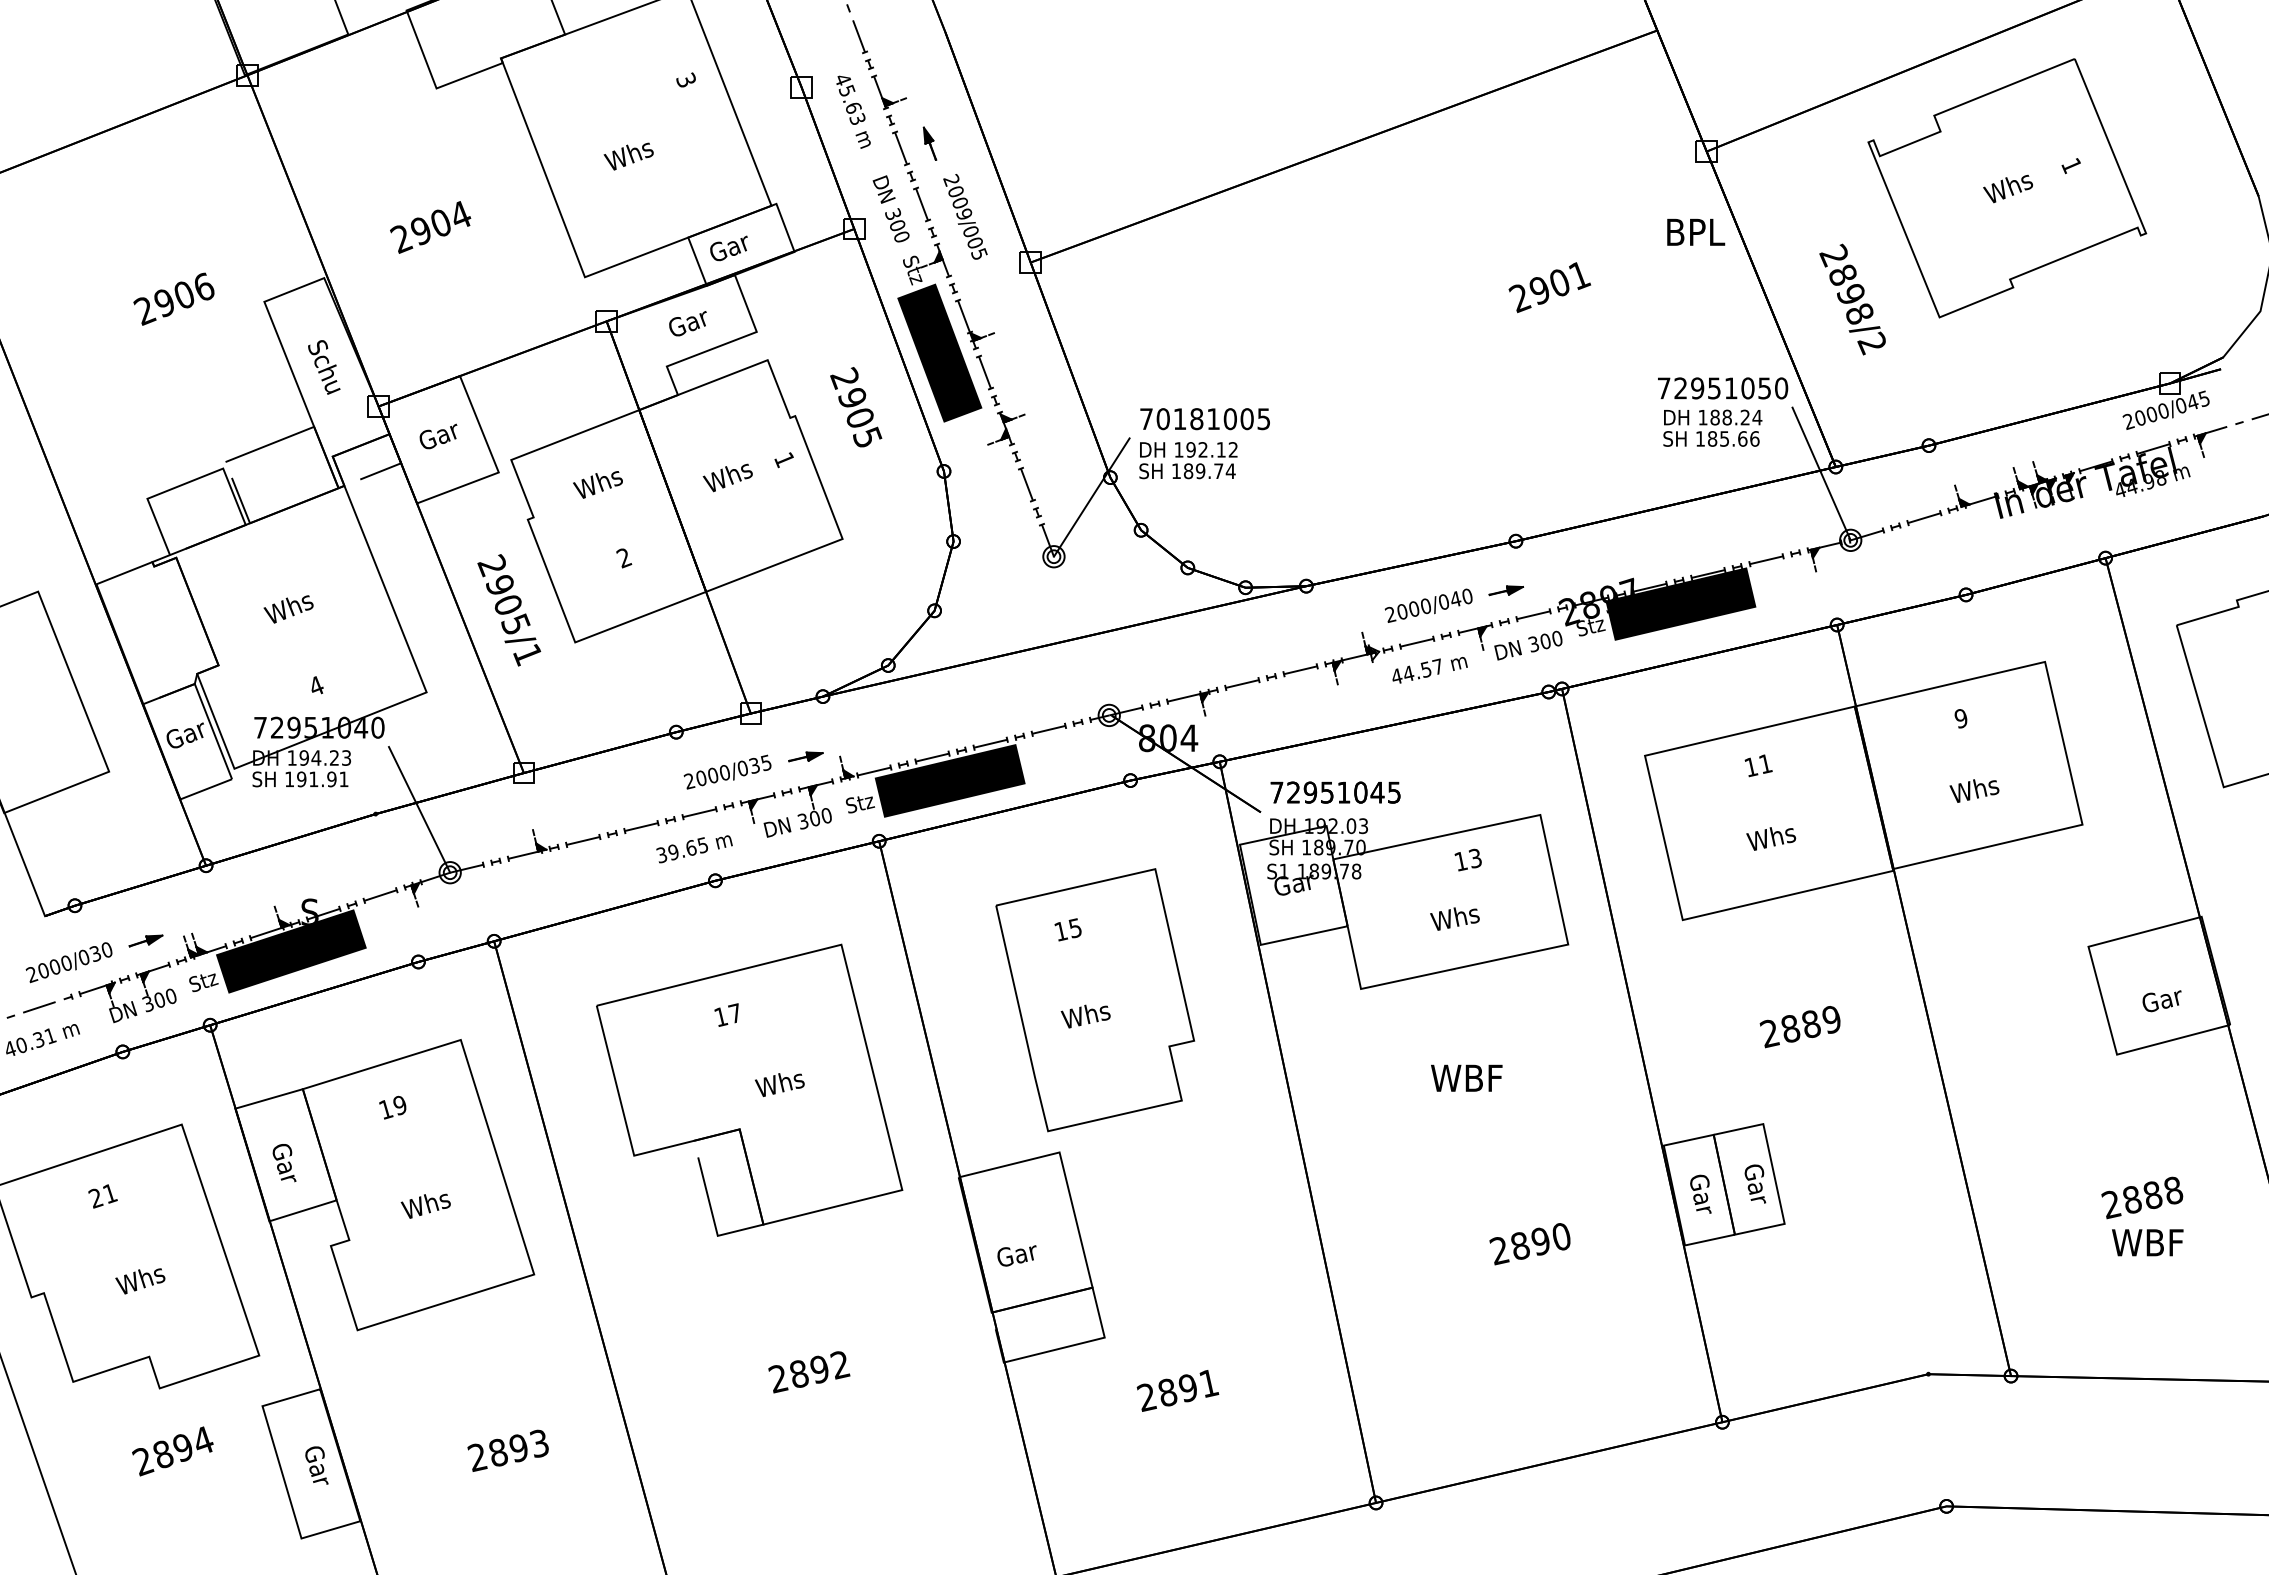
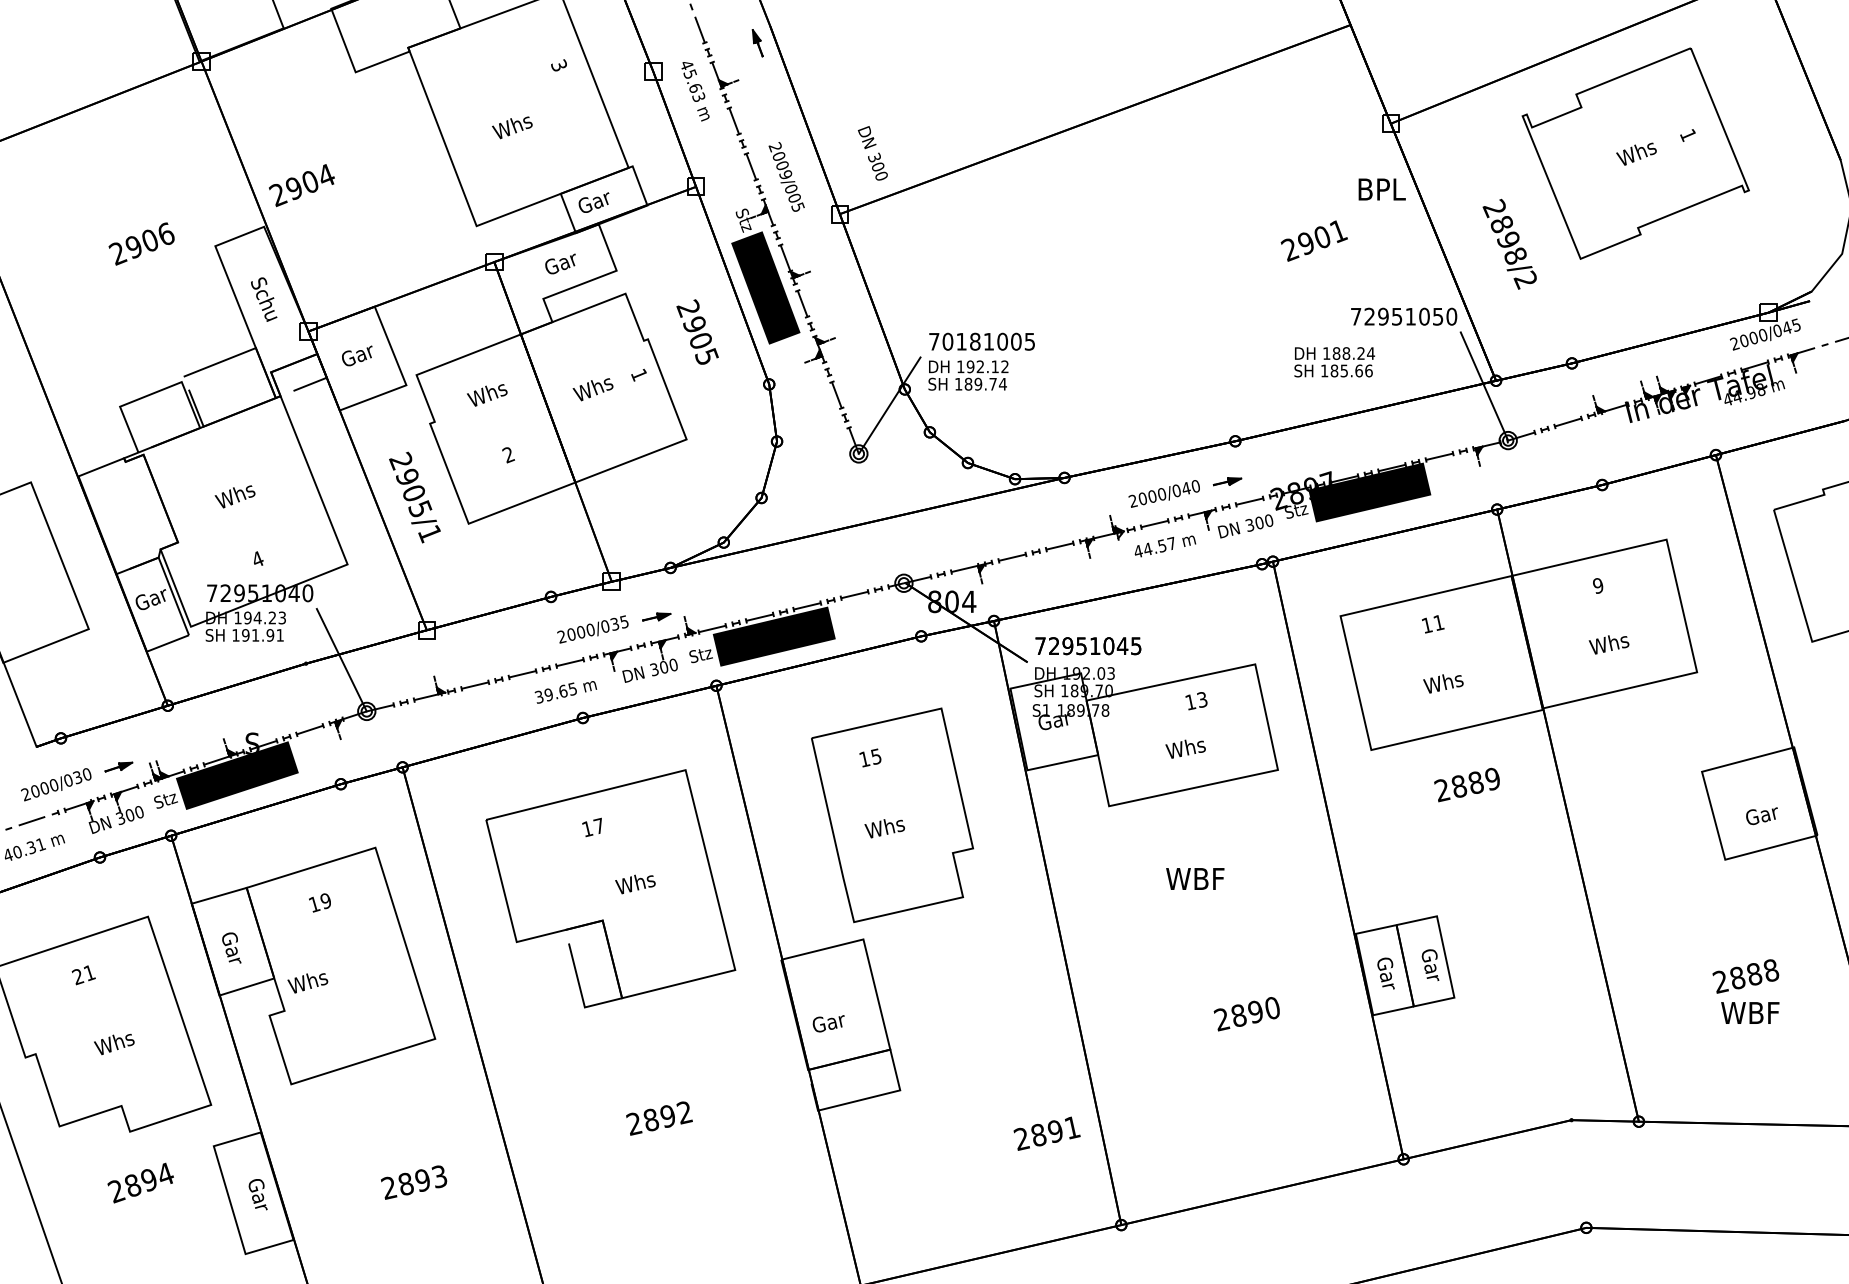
part: (929, 143) -> (757, 42), moved
text: (890, 208) -> (872, 153), moved
text: (430, 227) -> (301, 185), moved
text: (1549, 287) -> (1314, 241), moved
text: (1712, 427) -> (1334, 361), moved
text: (1799, 1027) -> (1466, 785), moved
text: (425, 1205) -> (307, 982), moved
text: (1177, 1390) -> (1046, 1133), moved

